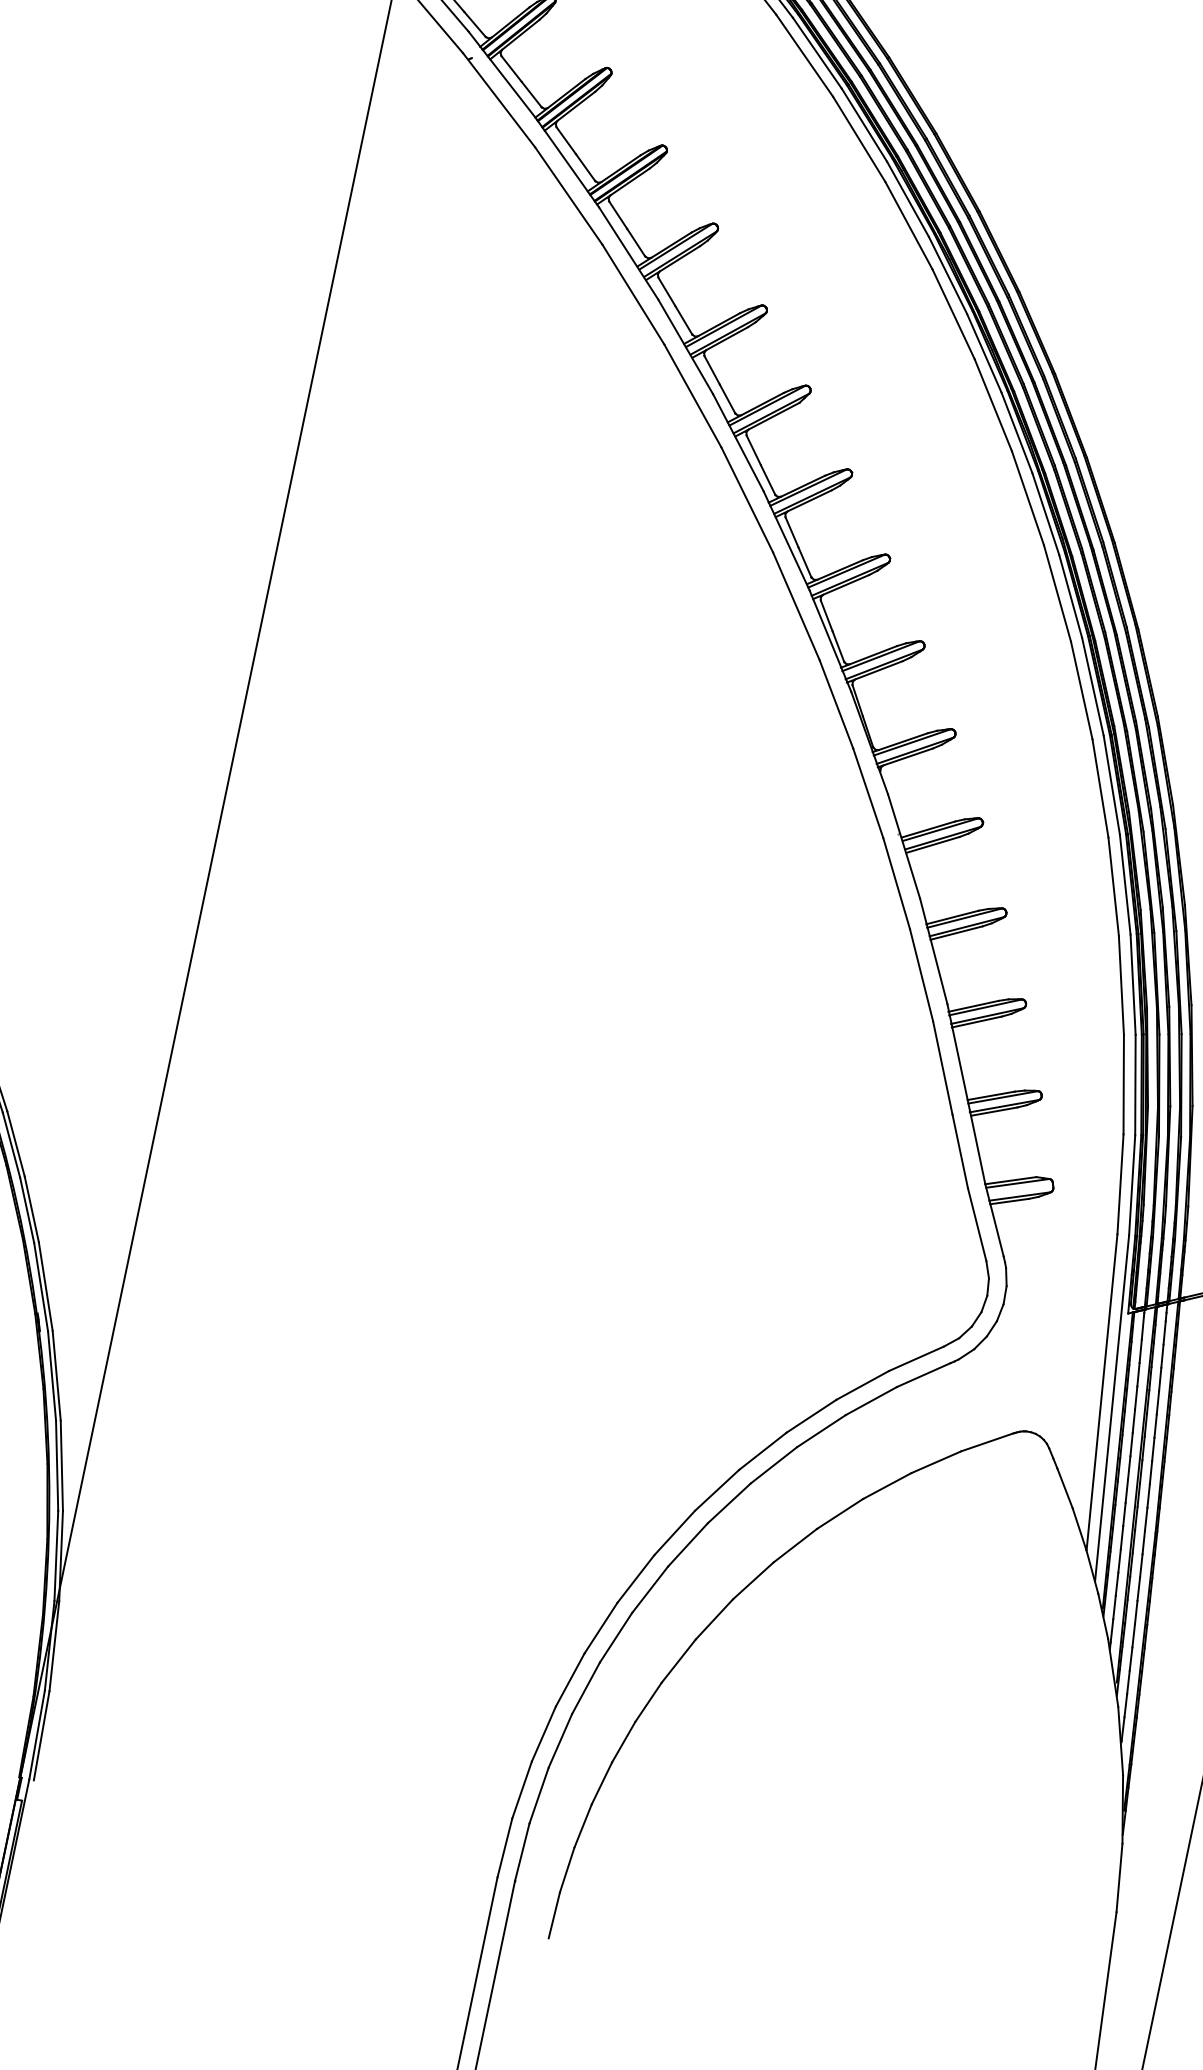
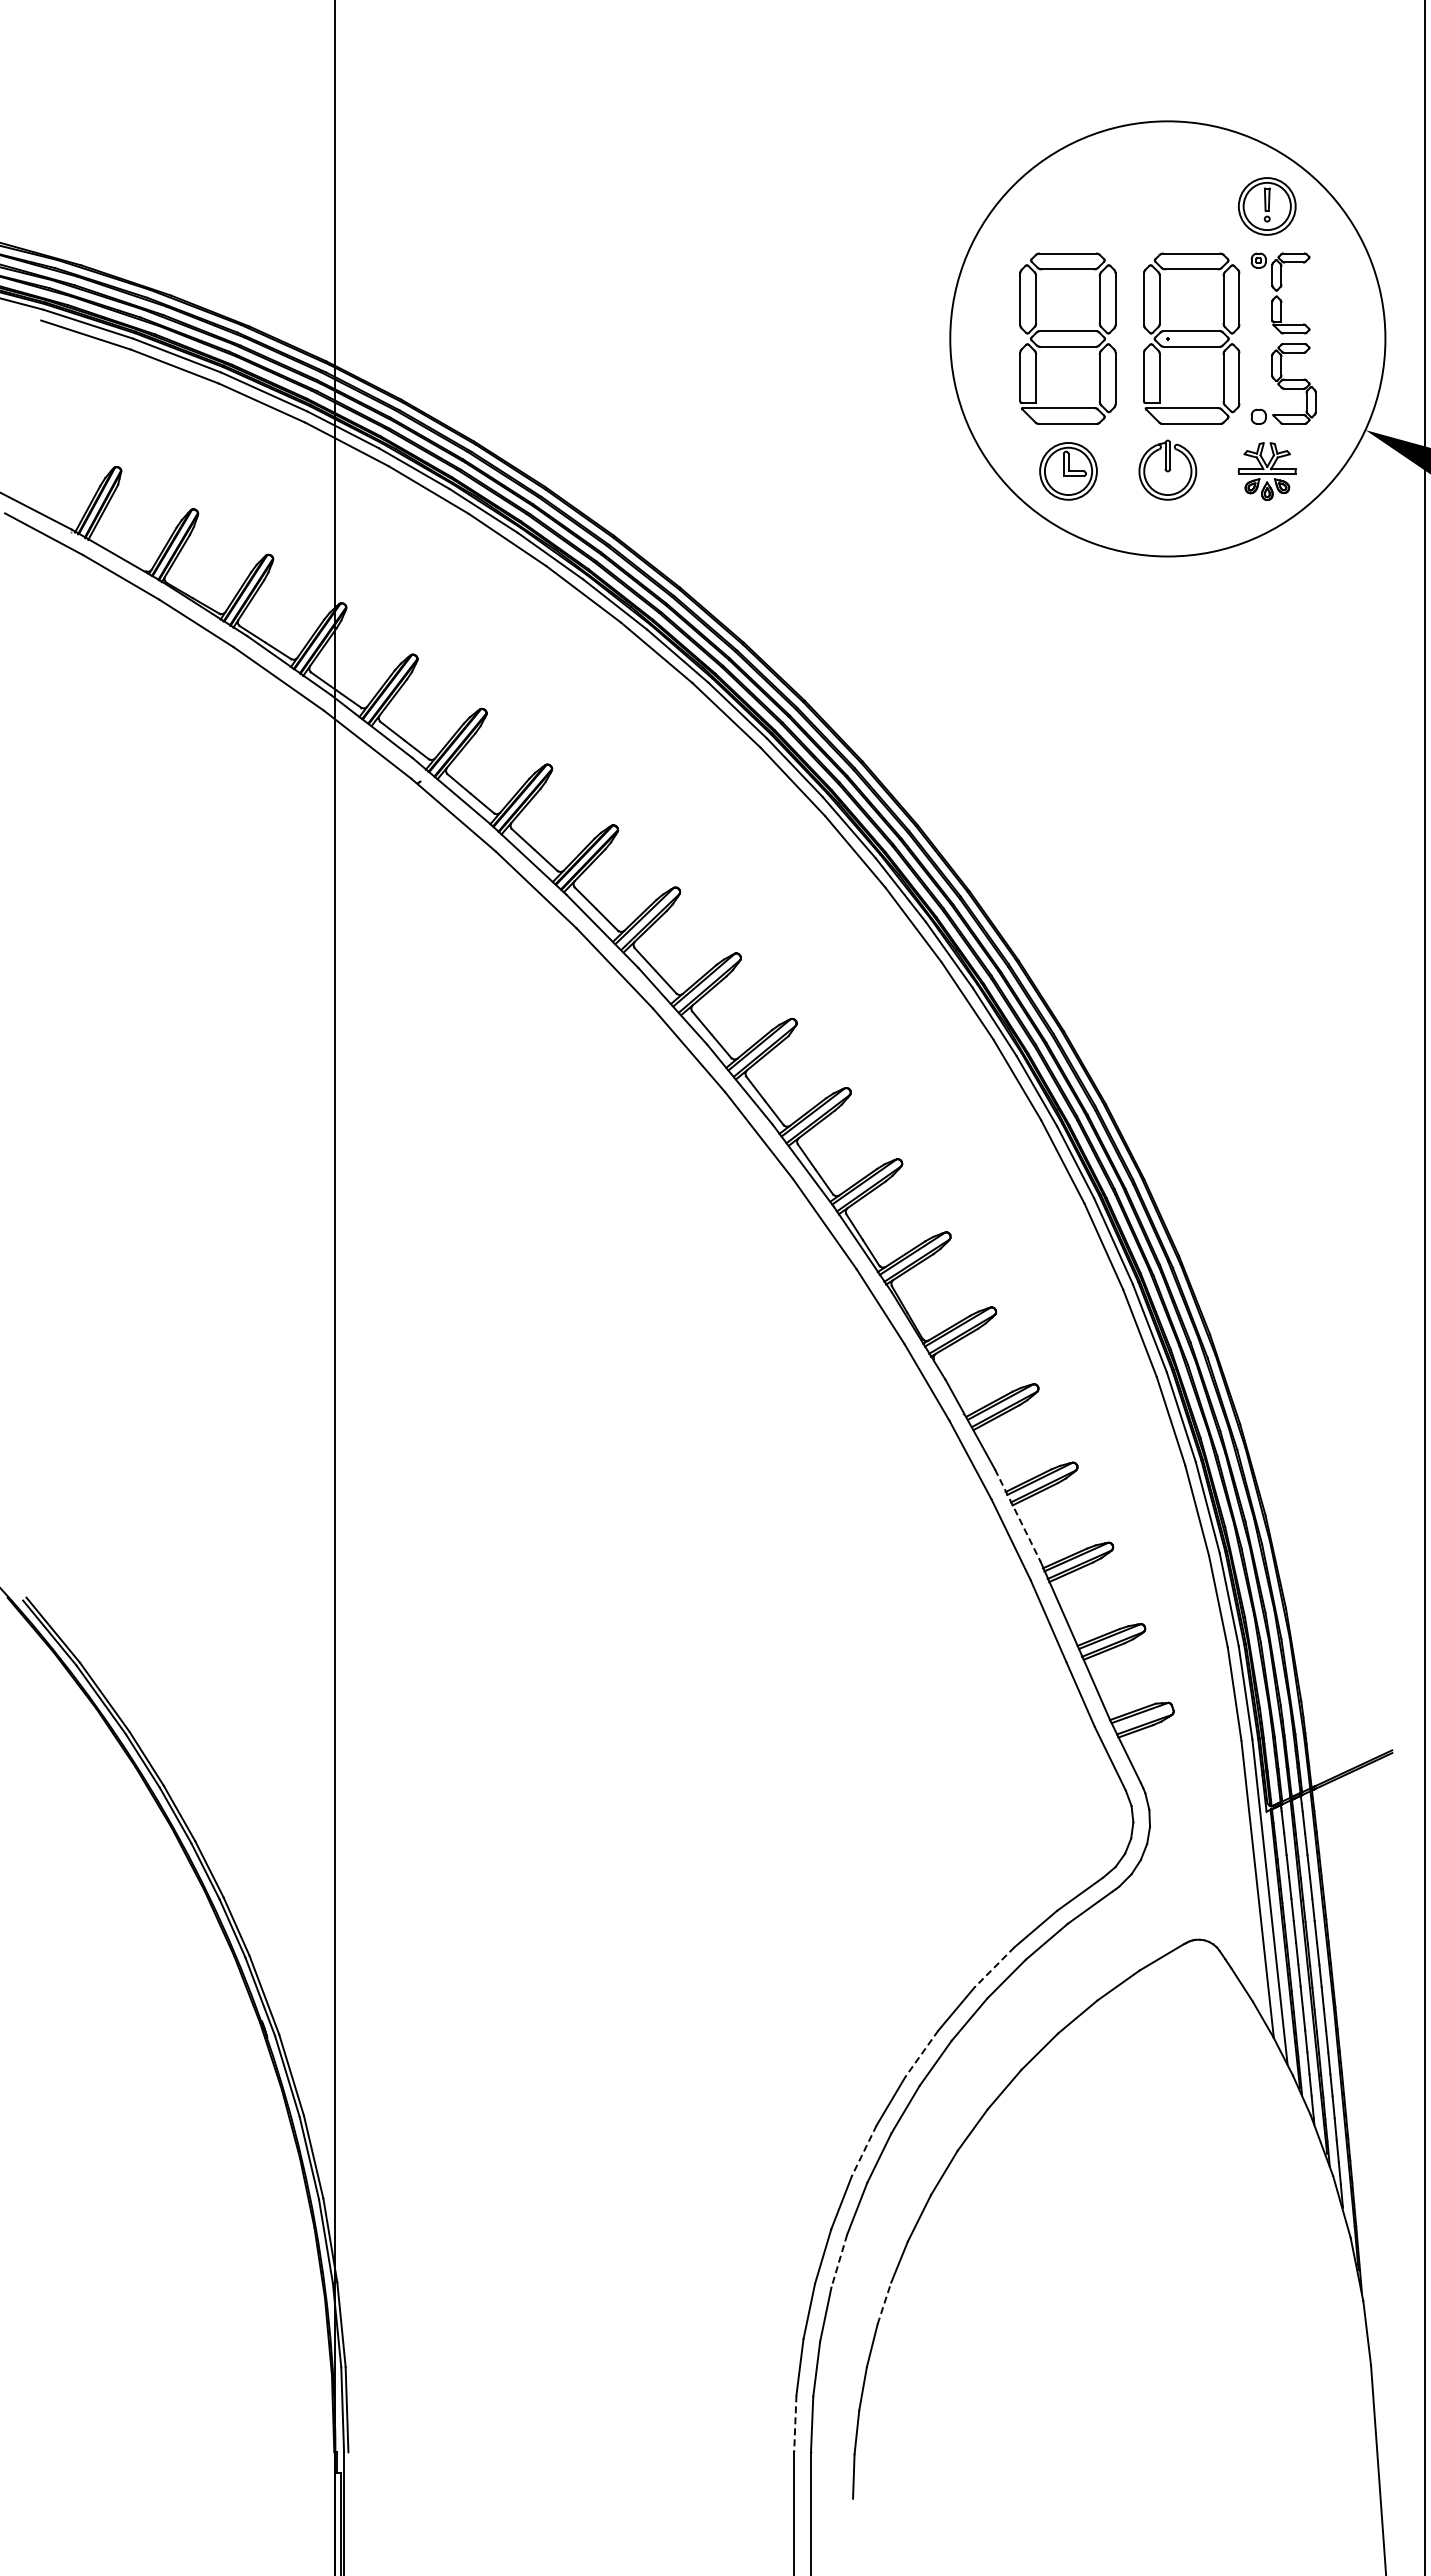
line: (933, 951) -> (1017, 1515), solid -> dashed
line: (811, 1416) -> (994, 1967), solid -> dashed
line: (716, 1491) -> (921, 2054), solid -> dashed
line: (636, 1579) -> (864, 2151), solid -> dashed
line: (586, 1688) -> (839, 2261), solid -> dashed
line: (623, 1742) -> (884, 2303), solid -> dashed
line: (504, 1848) -> (795, 2424), solid -> dashed

